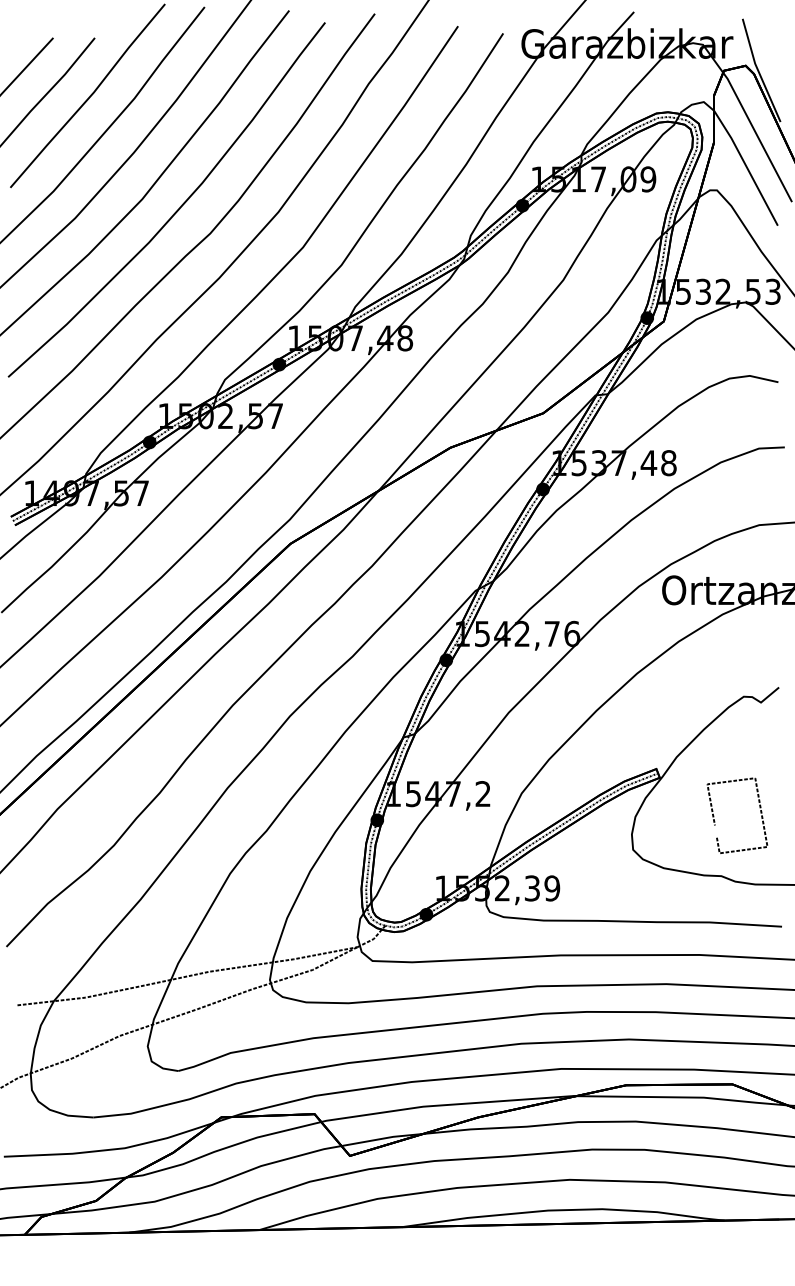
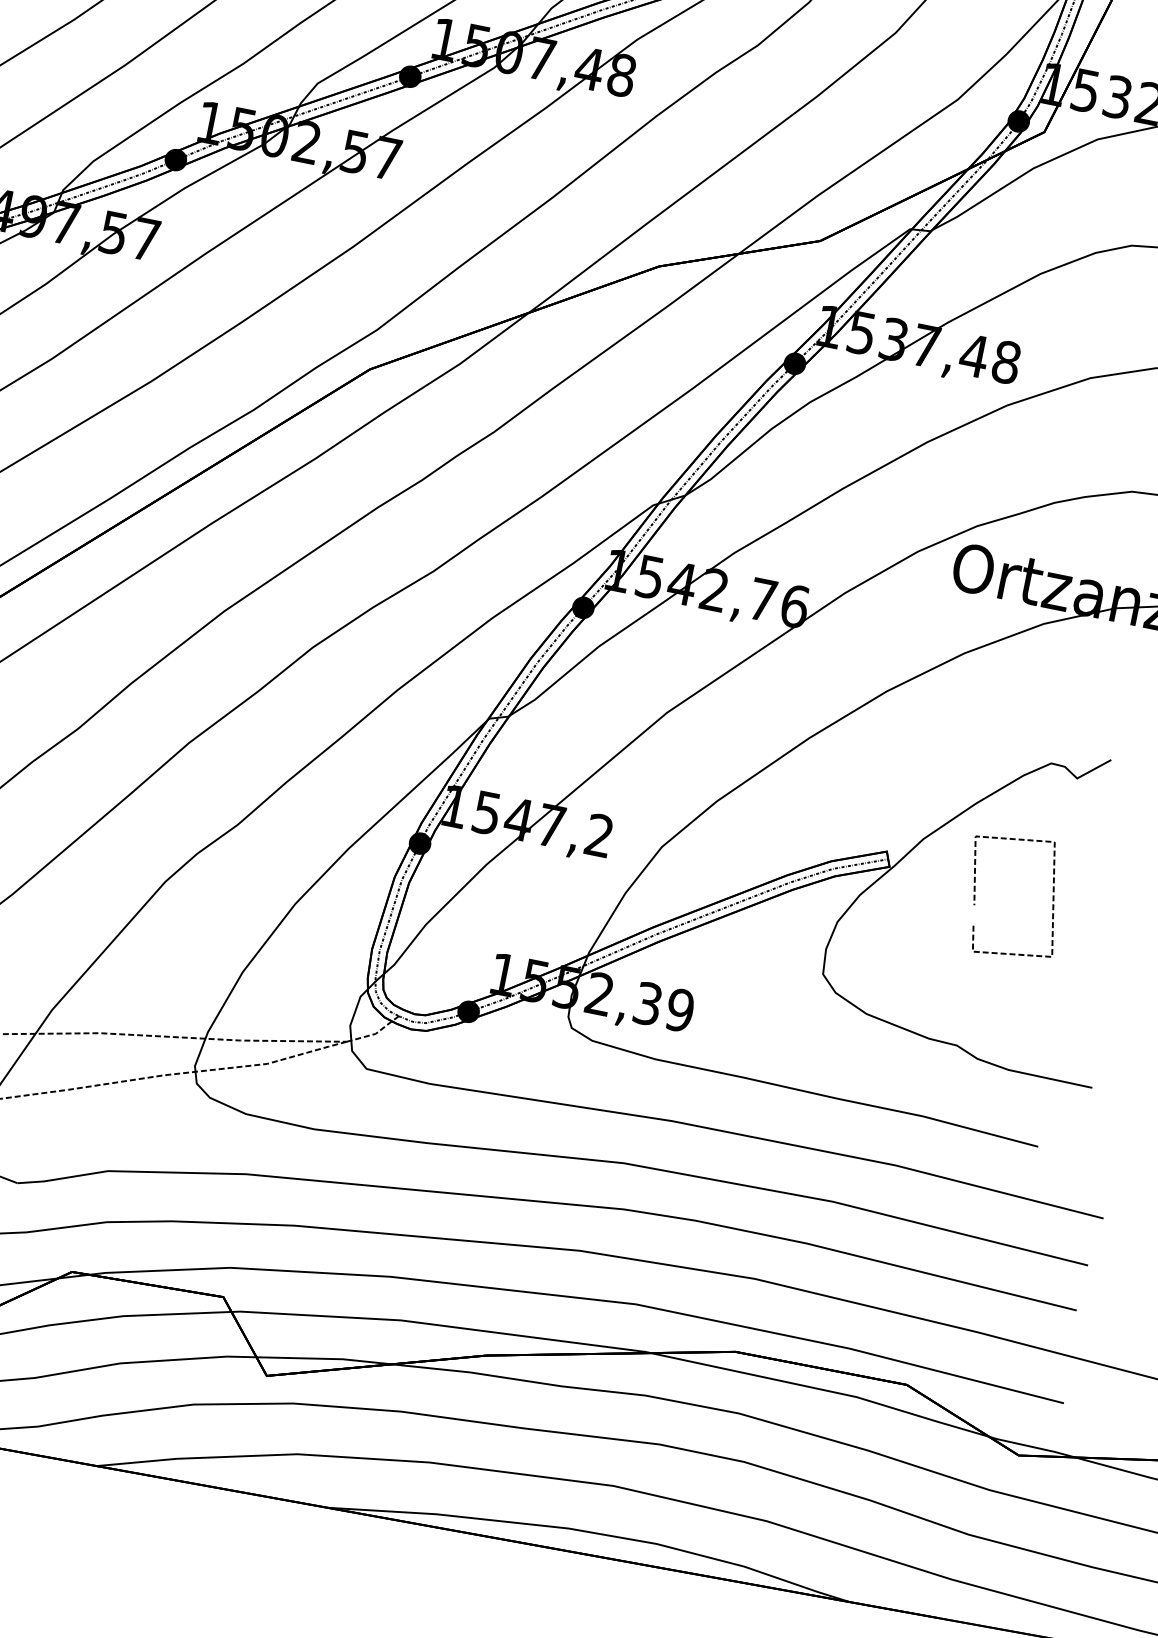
curve: (715, 821) -> (976, 899), moved

